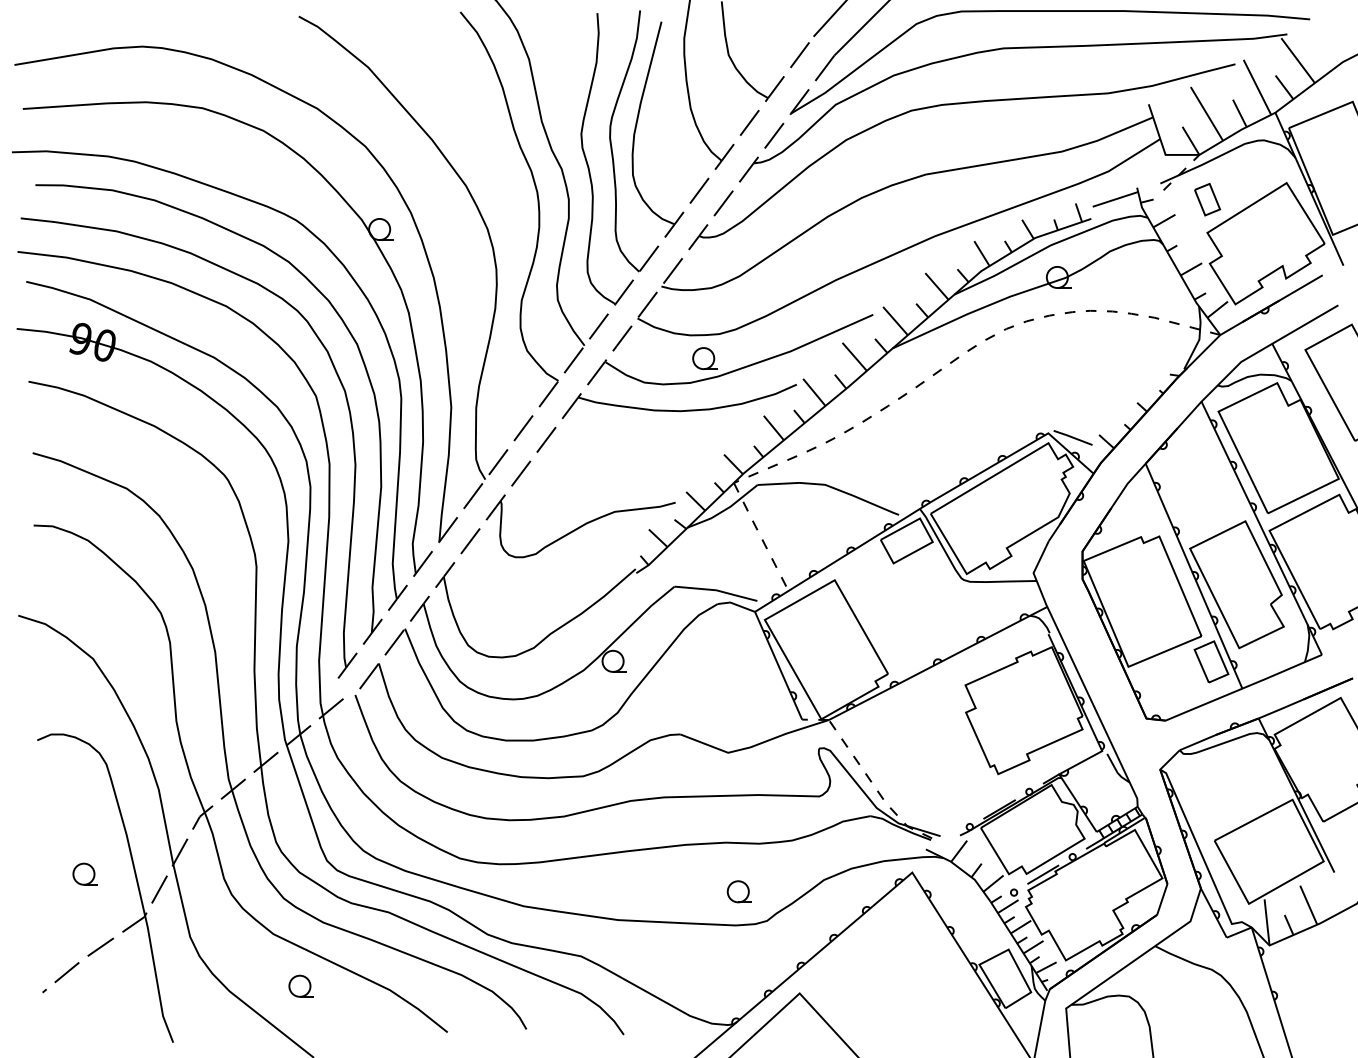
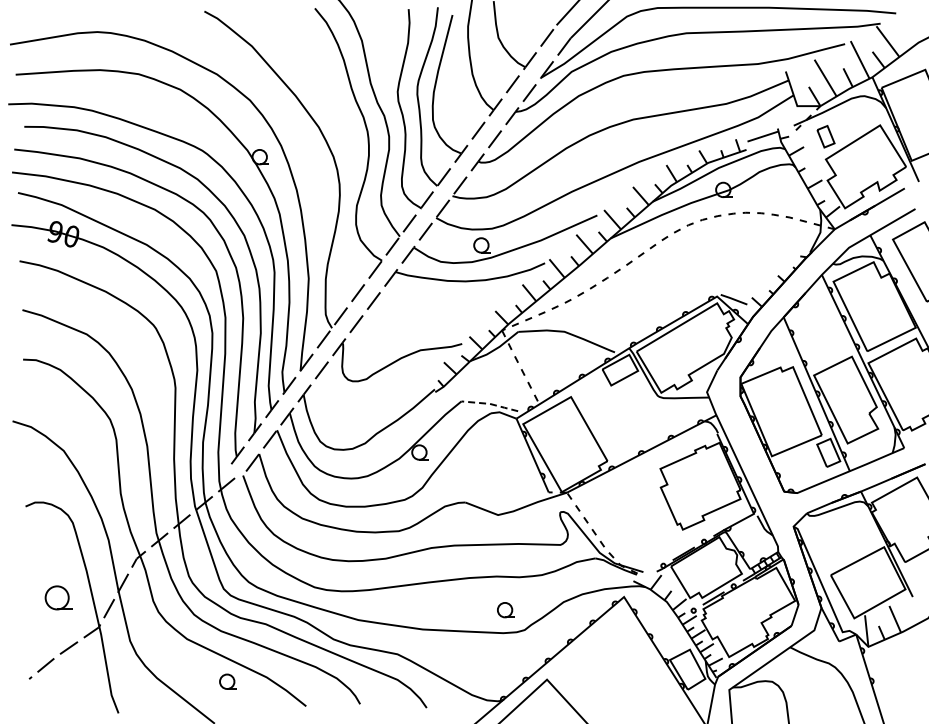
line: (717, 589) -> (490, 403), solid -> dashed
part: (83, 874) -> (57, 598), size x1.6
part: (300, 985) -> (227, 681), moved

